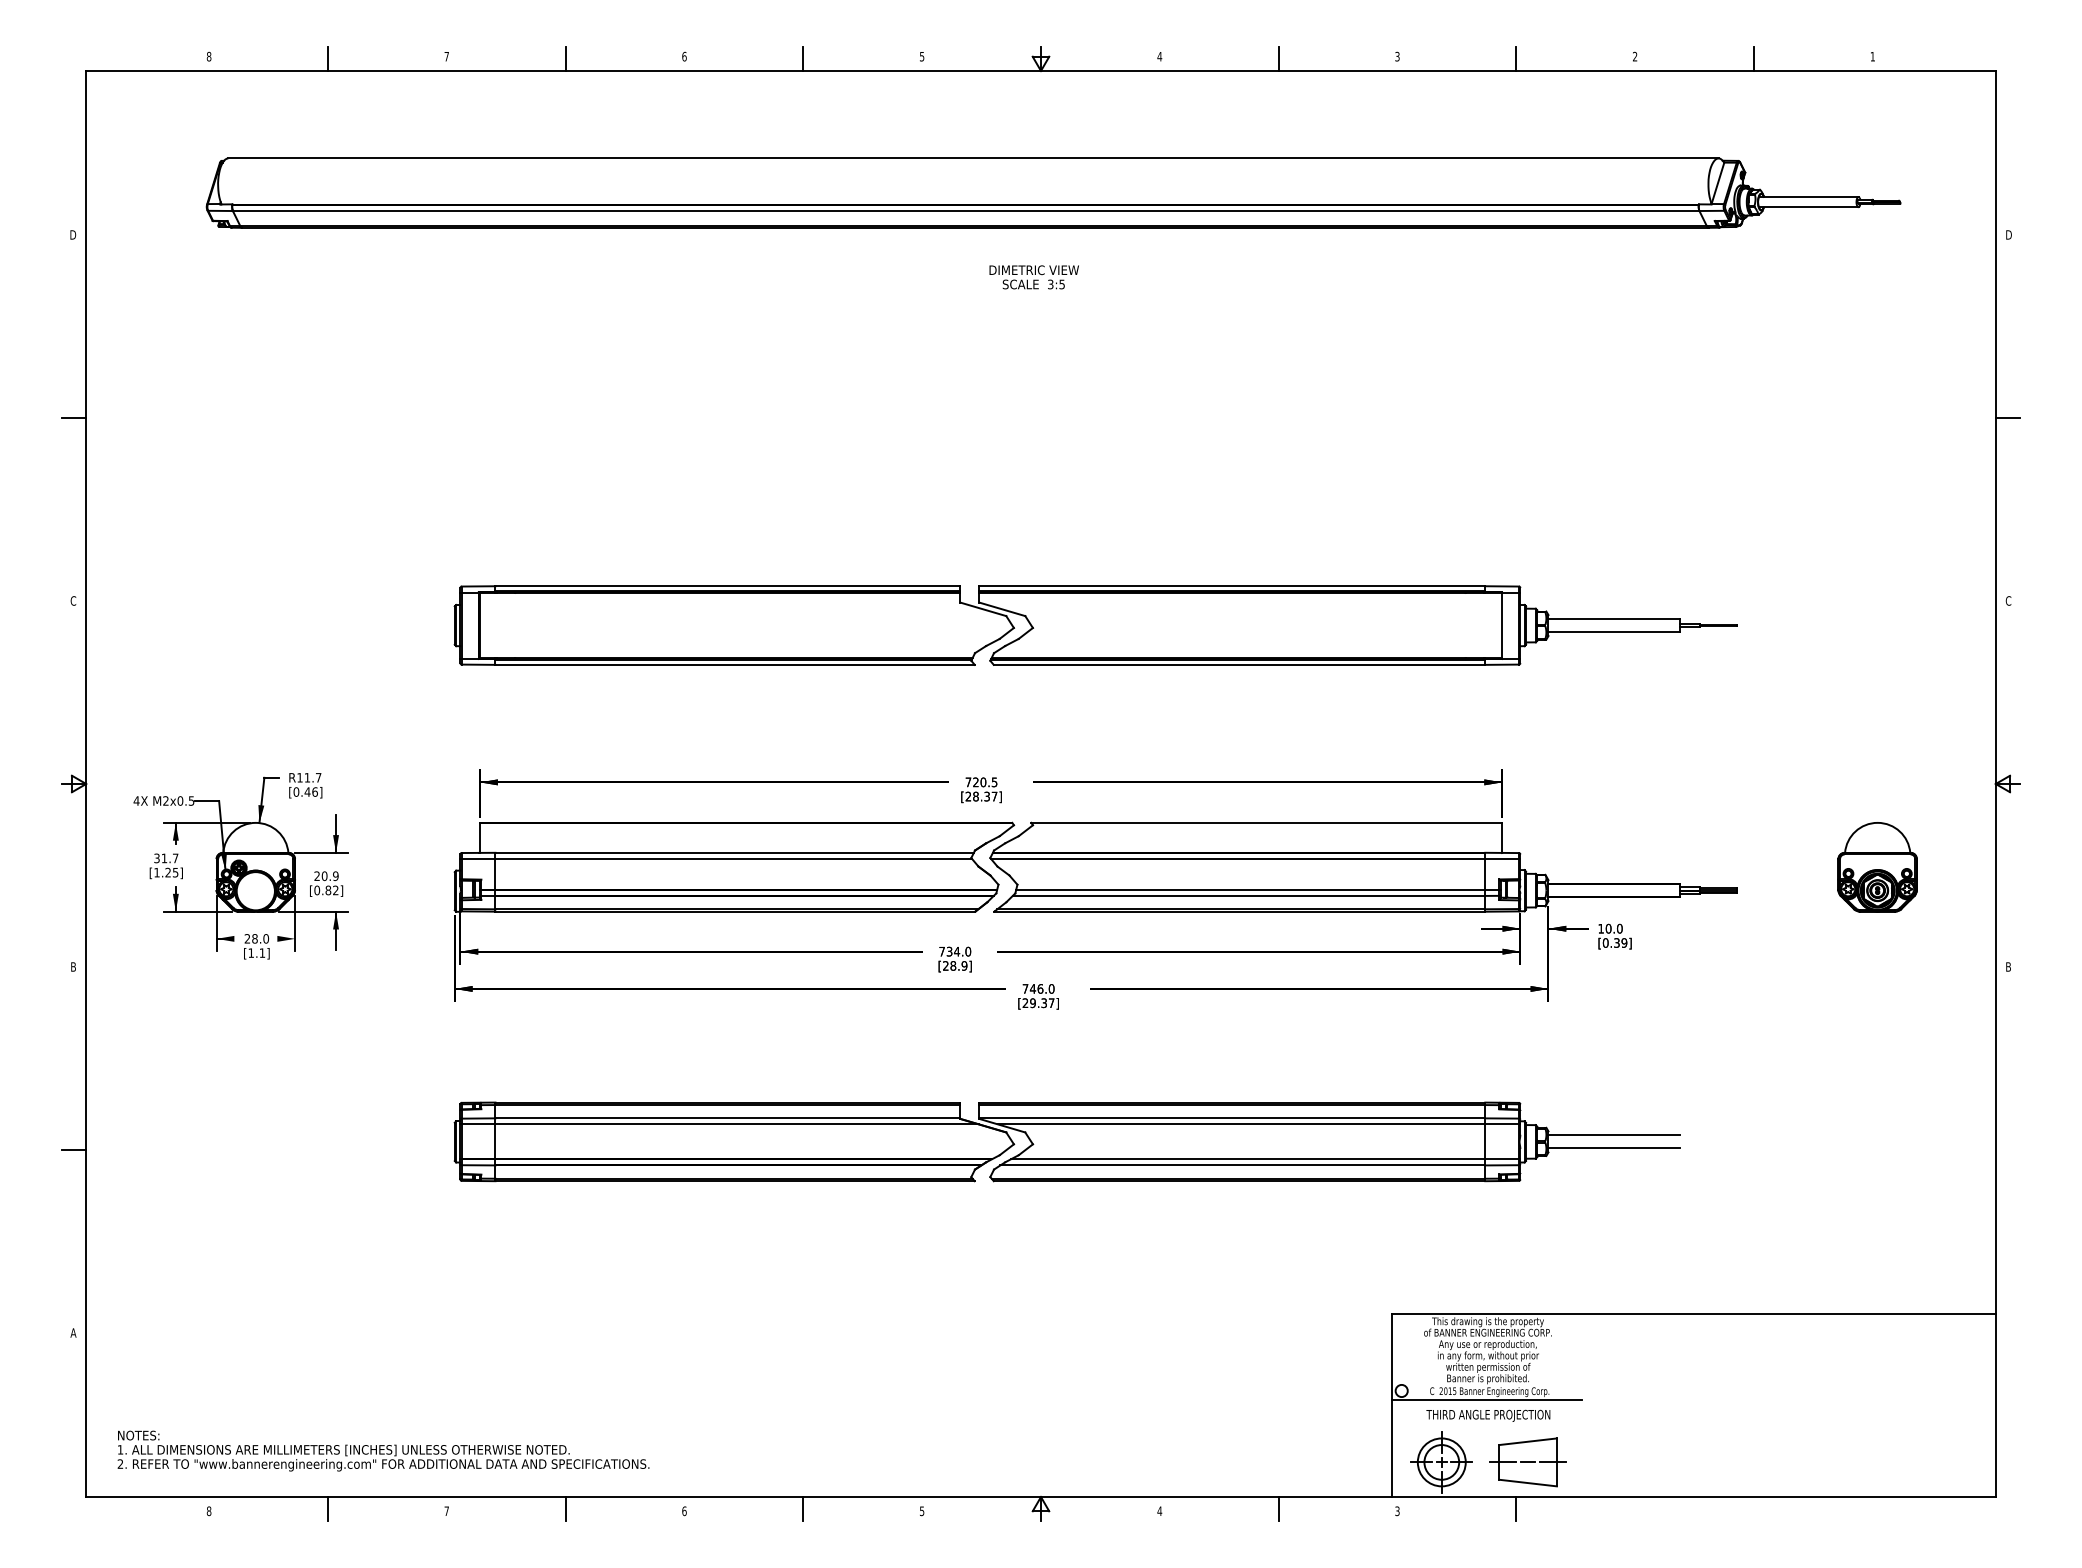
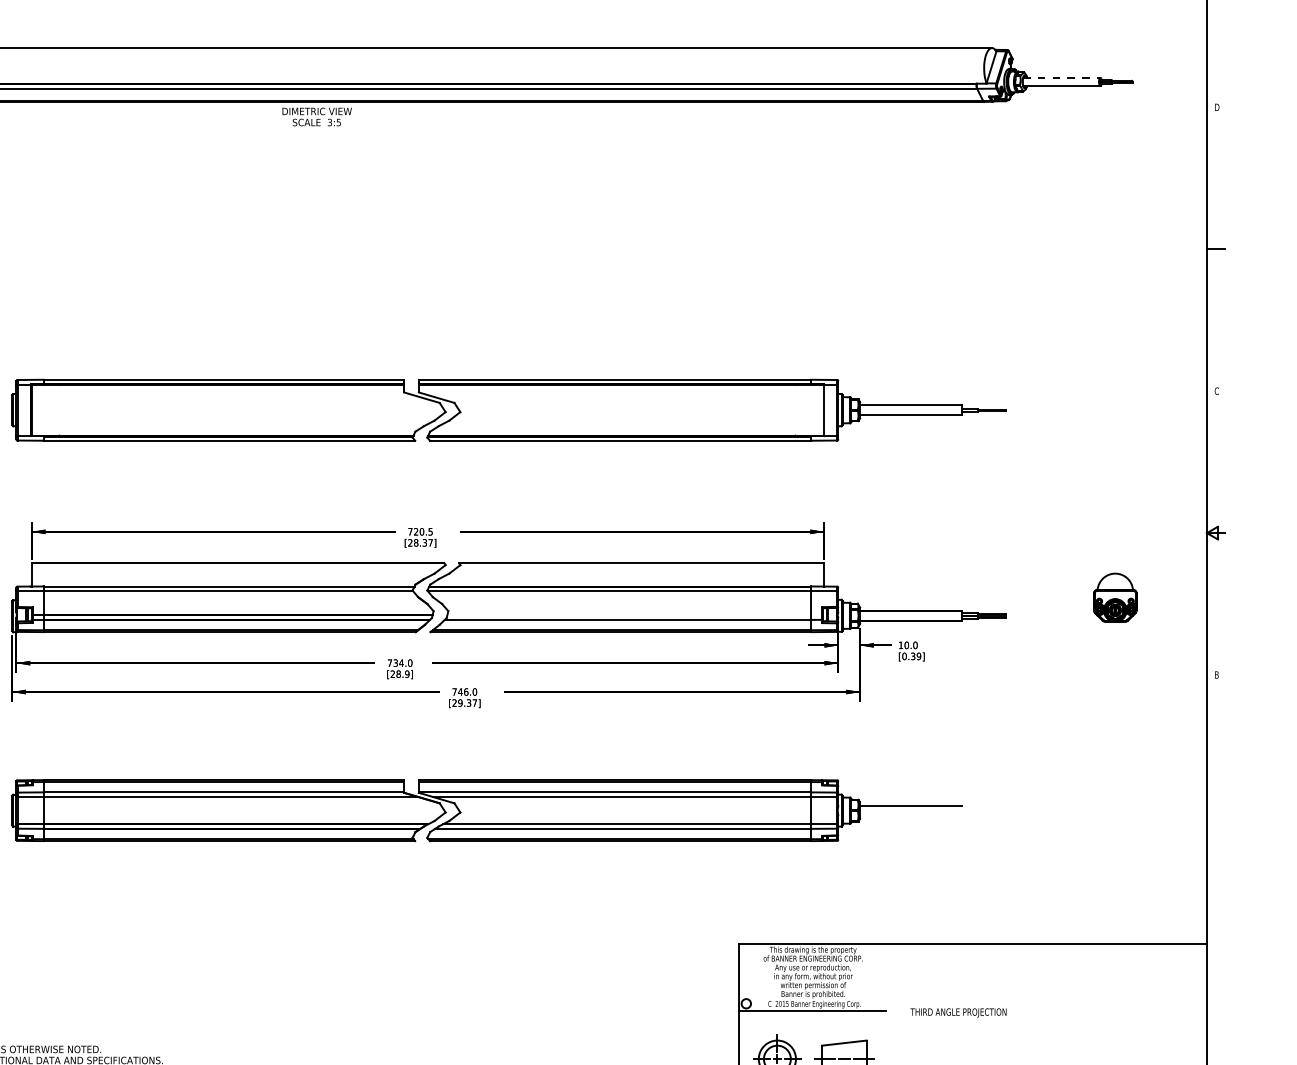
line: (1808, 196) -> (1061, 77), solid -> dashed
text: (1033, 277) -> (316, 117), moved
part: (1877, 867) -> (1115, 597), size x0.7
line: (1258, 889) -> (635, 614), removed
line: (1614, 1148) -> (911, 815), removed
text: (1488, 1415) -> (958, 1012), moved

